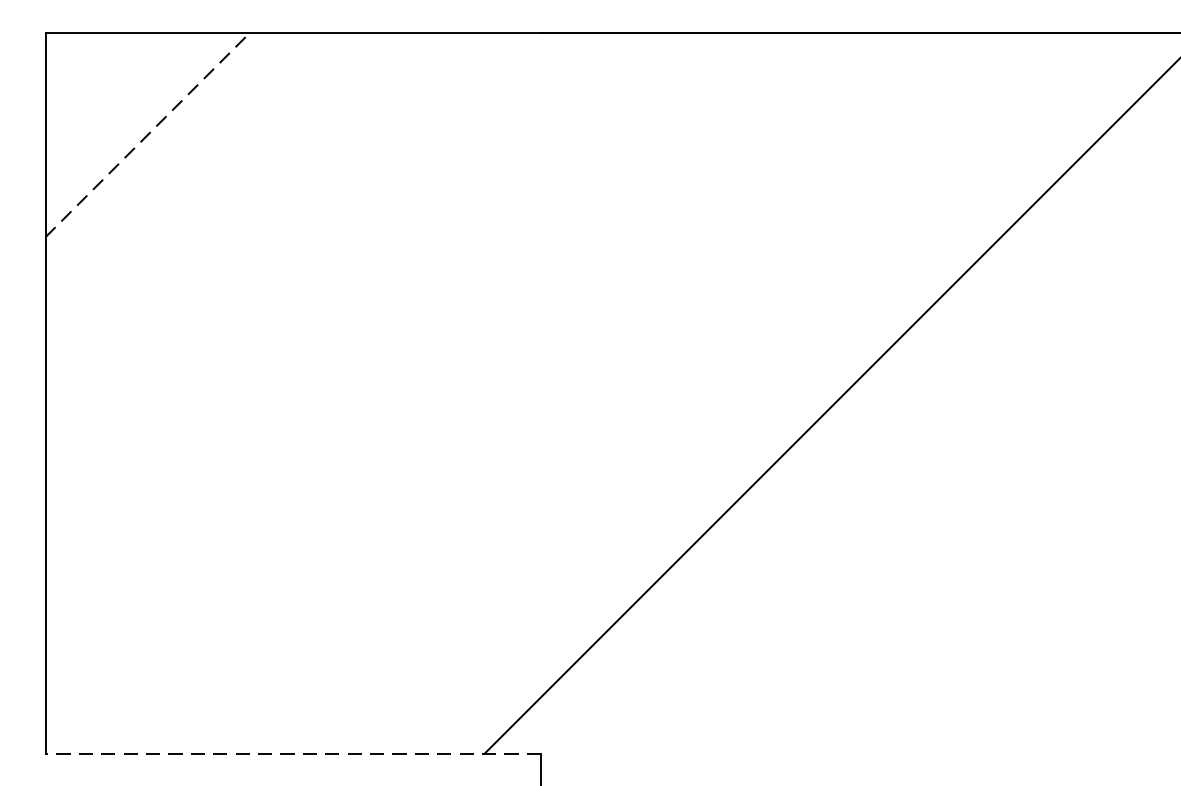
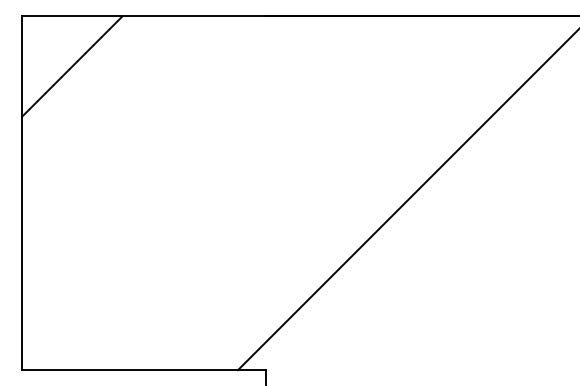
line: (147, 135) -> (72, 66), dashed -> solid
line: (294, 754) -> (144, 370), dashed -> solid

